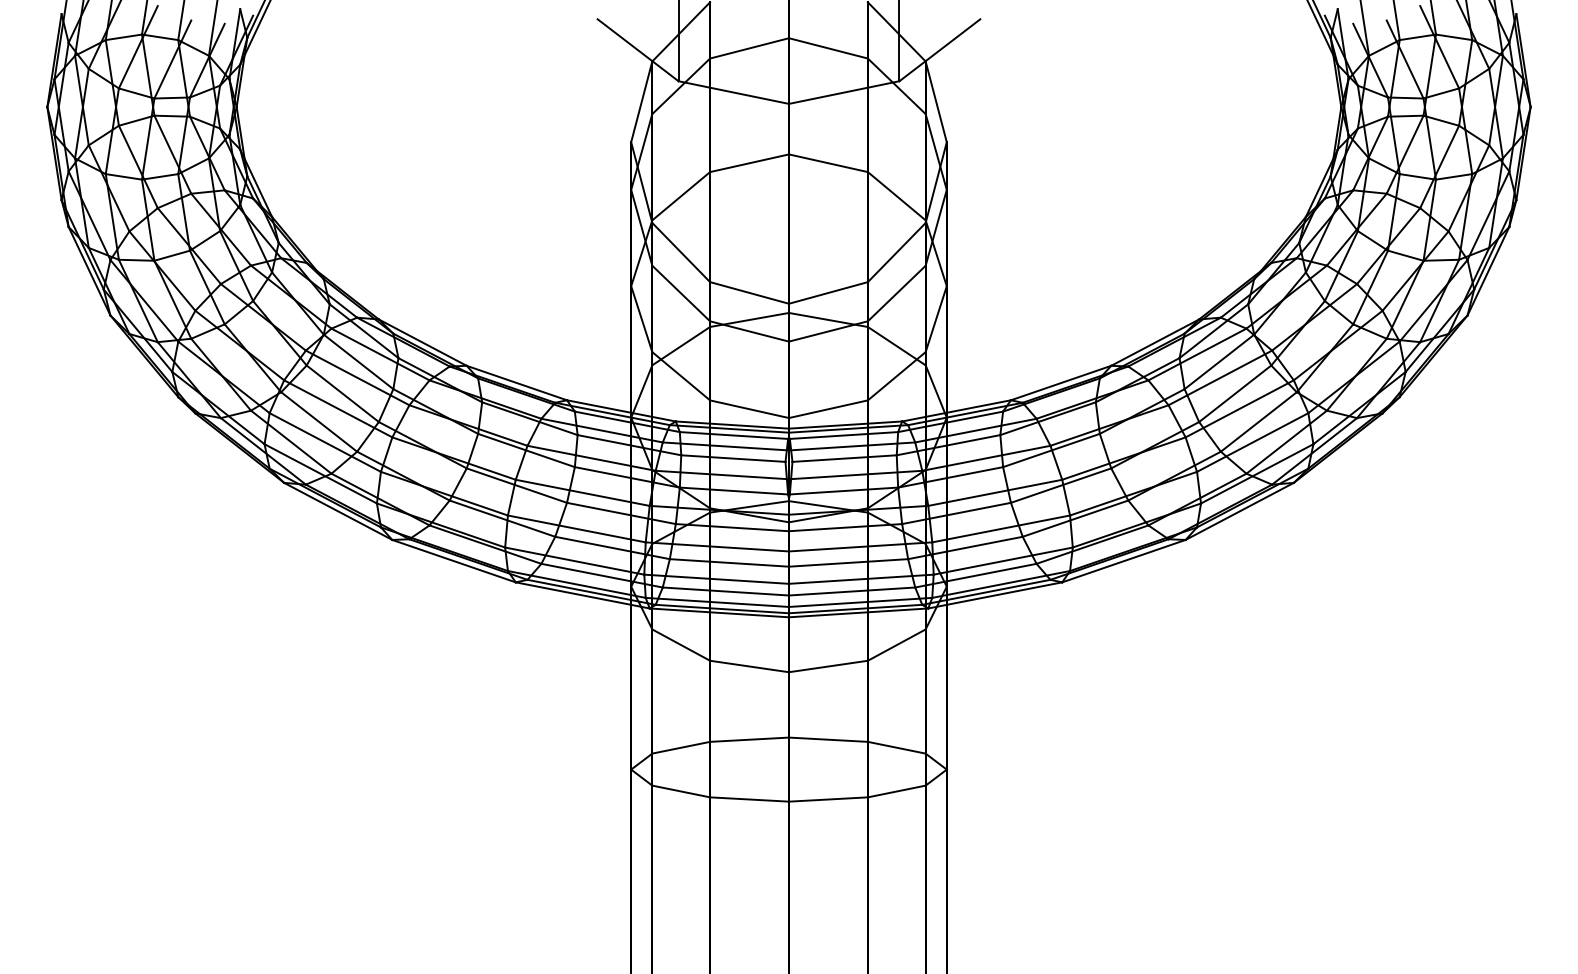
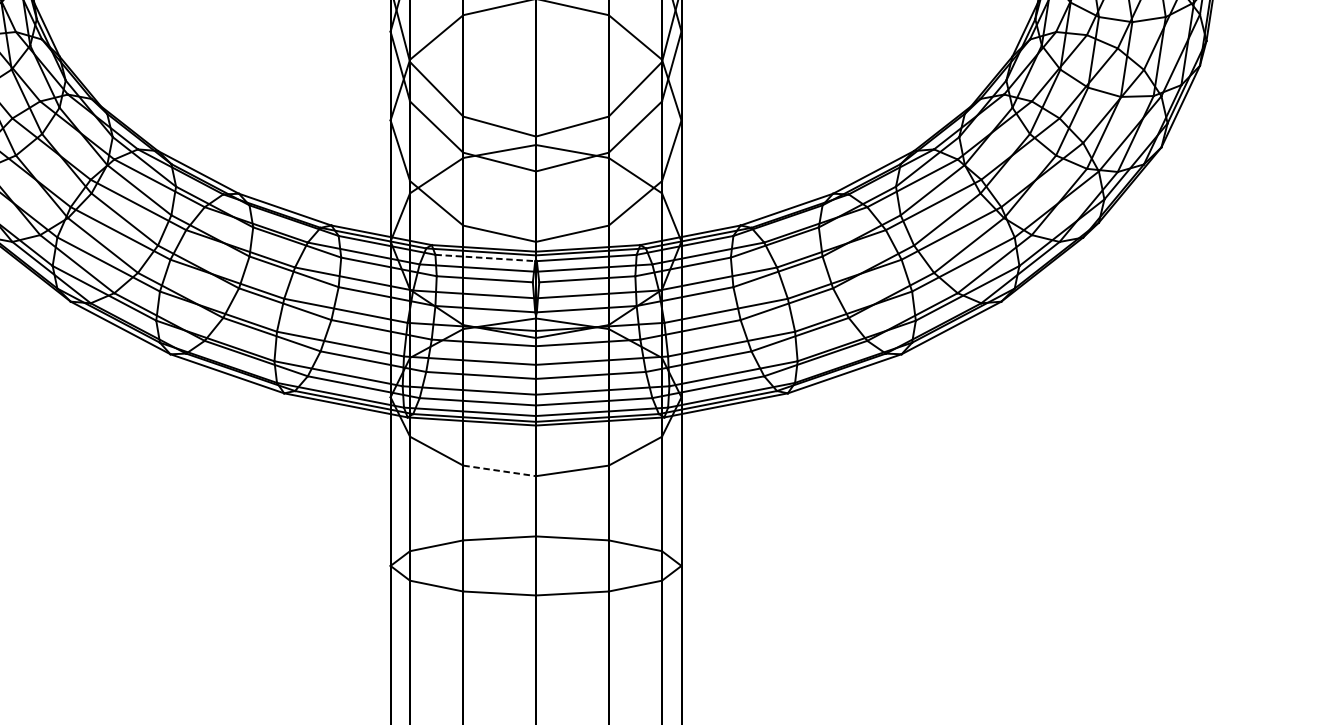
line: (734, 435) -> (485, 257), solid -> dashed
line: (749, 666) -> (499, 470), solid -> dashed

